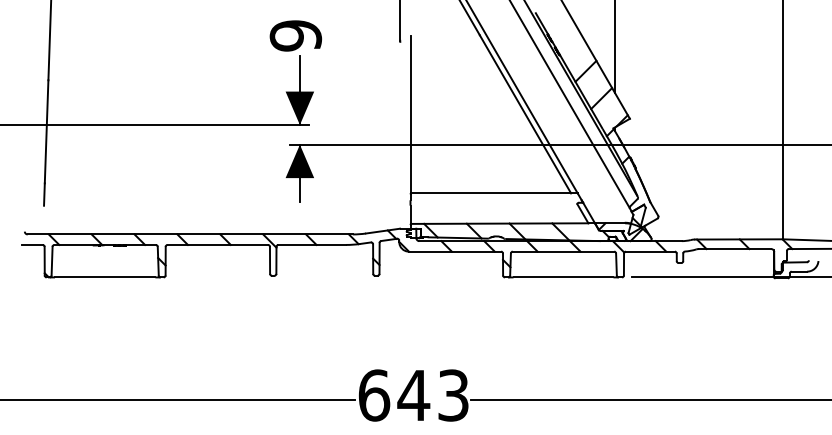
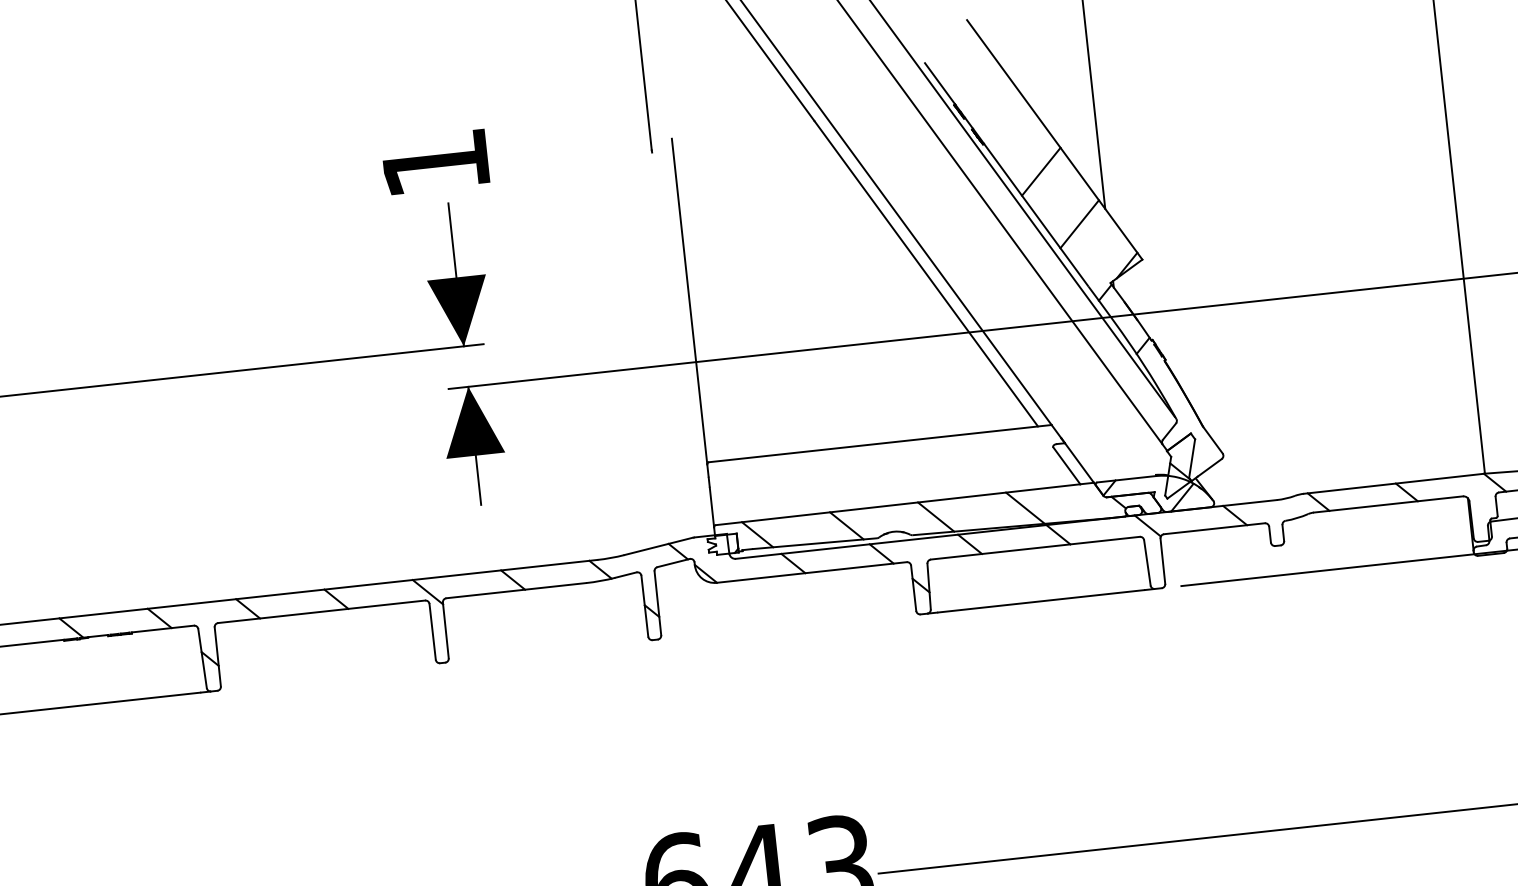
text: (295, 35) -> (434, 162), 9 -> 1

